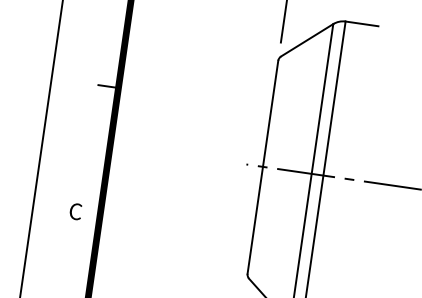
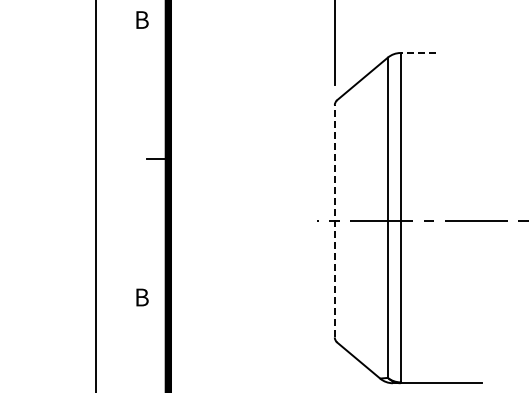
line: (361, 24) -> (418, 53), solid -> dashed
line: (262, 166) -> (334, 220), solid -> dashed
text: (75, 211) -> (141, 297), C -> B

